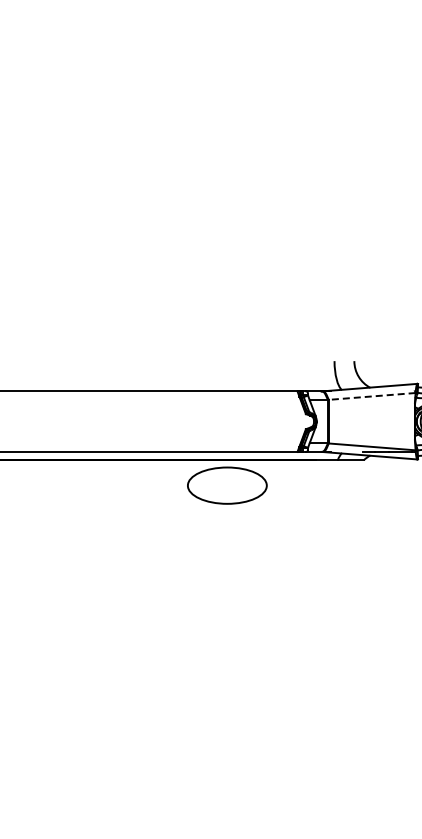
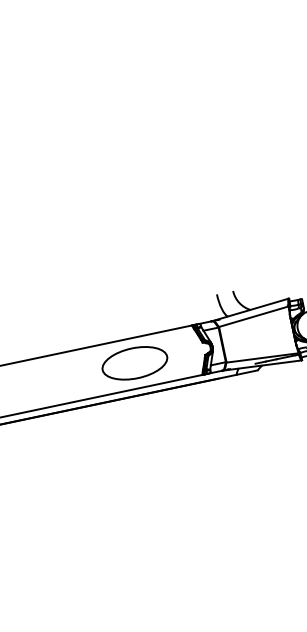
line: (372, 396) -> (254, 316), dashed -> solid
part: (227, 485) -> (134, 363), moved

